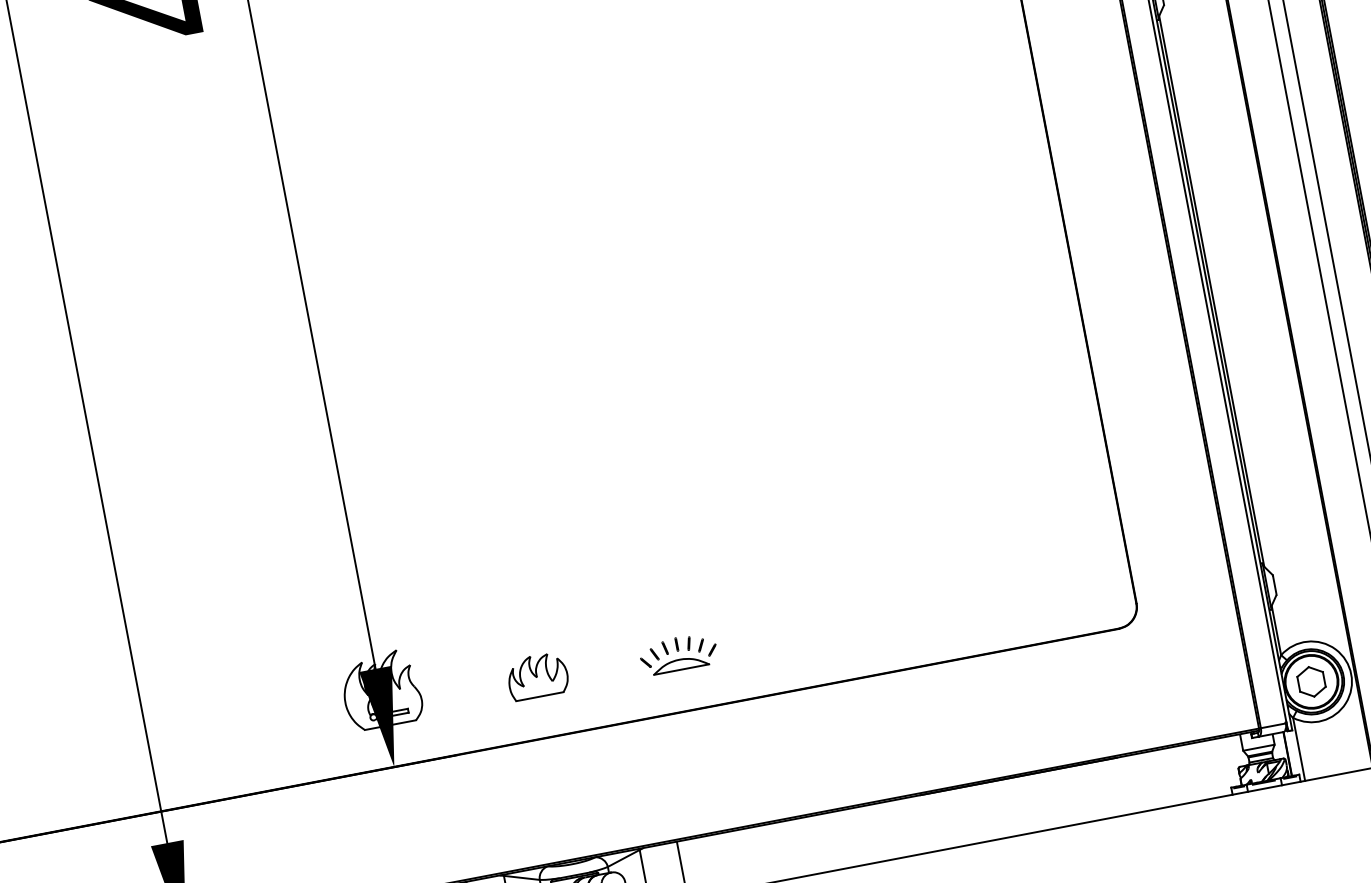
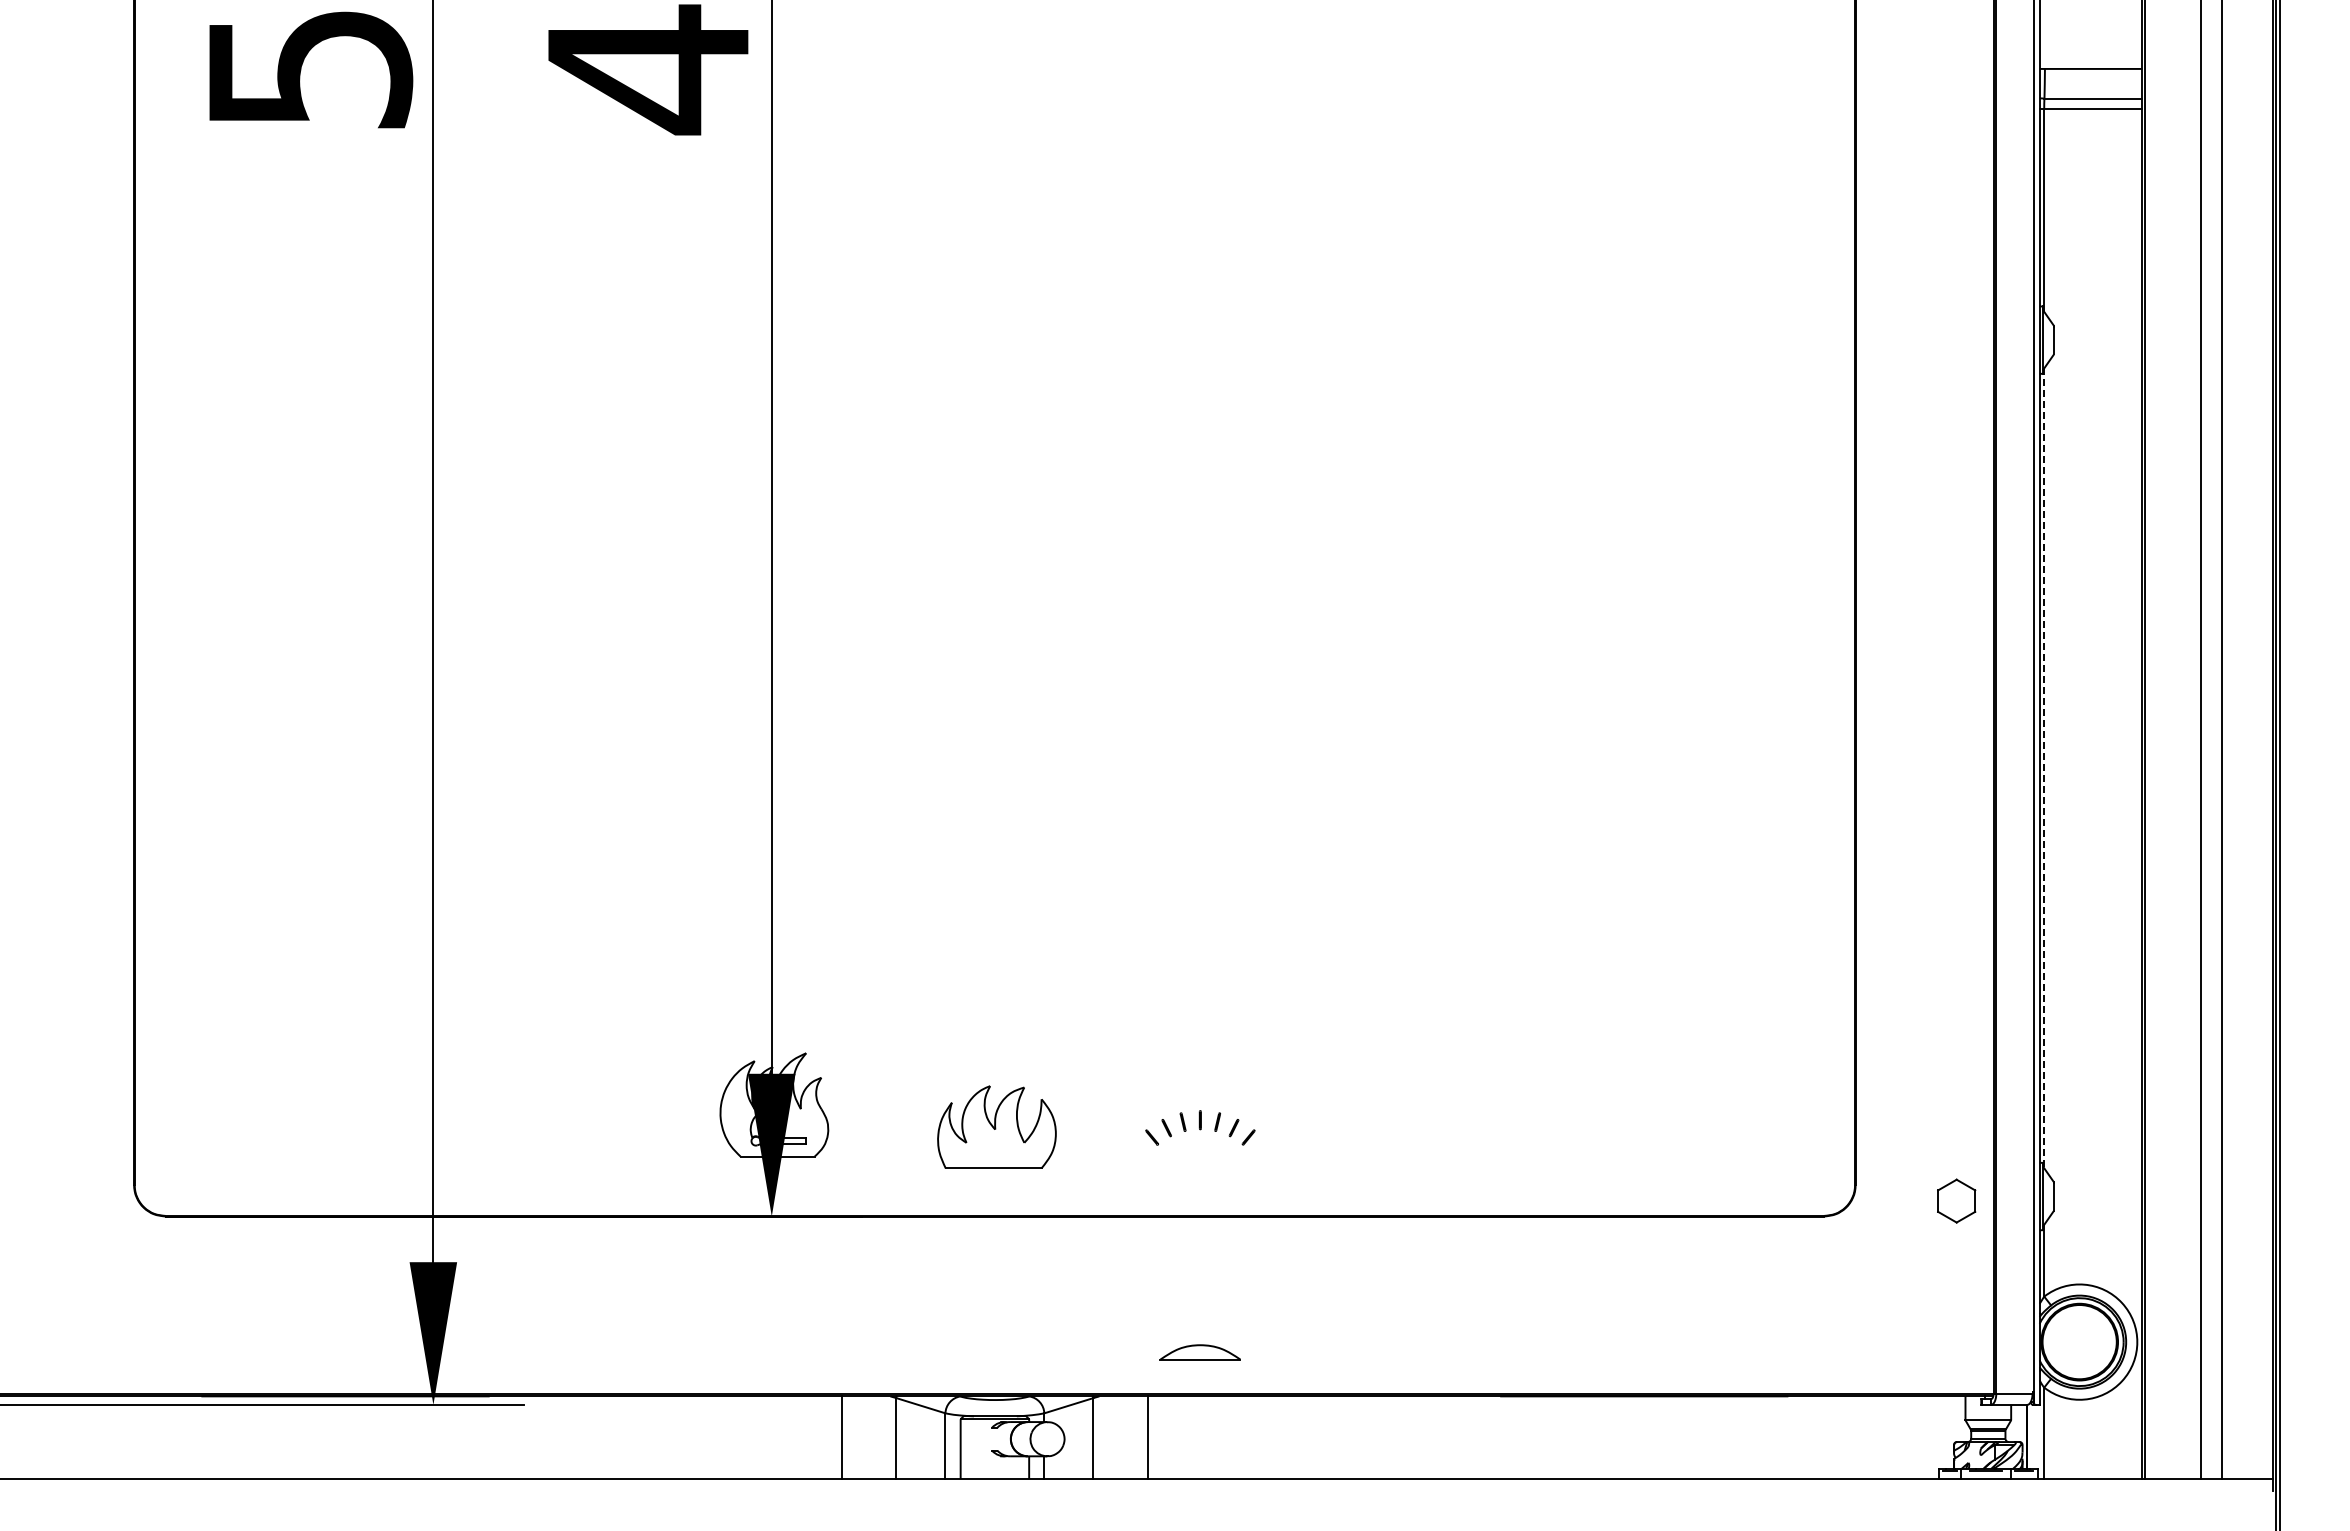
line: (1211, 291) -> (2044, 768), solid -> dashed
part: (680, 664) -> (1199, 1352), moved
part: (537, 676) -> (996, 1127), size x1.4
part: (1311, 681) -> (1956, 1200), moved

